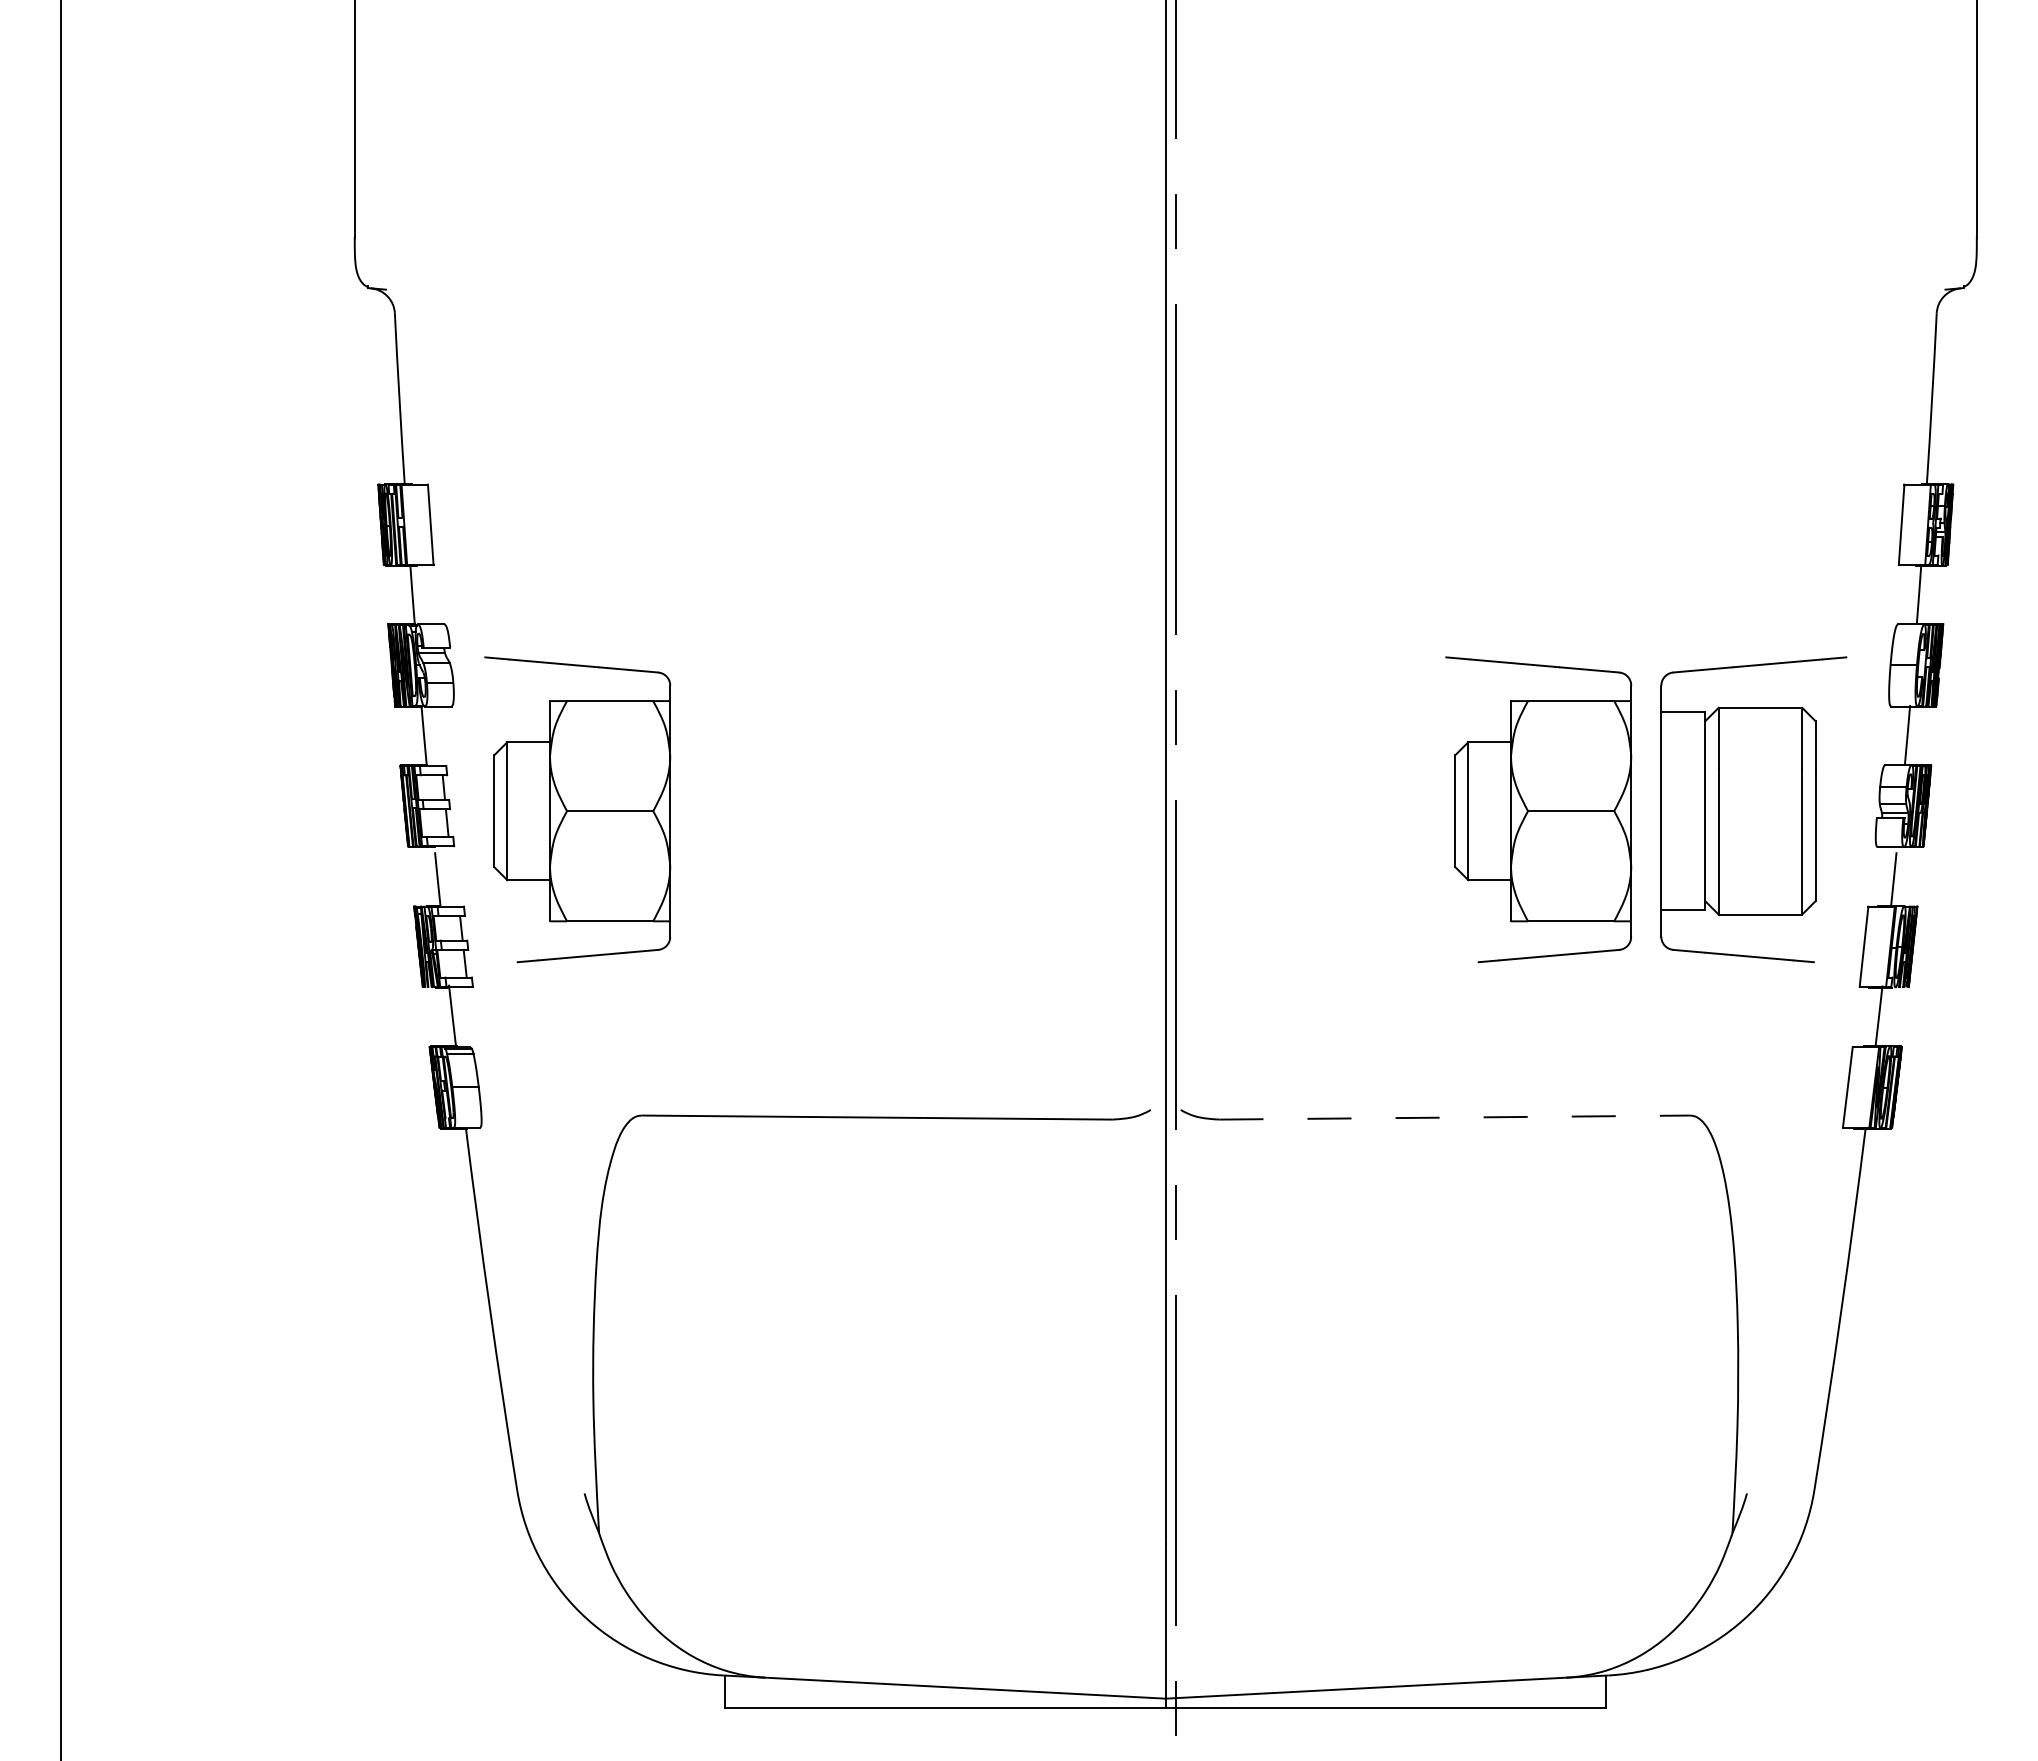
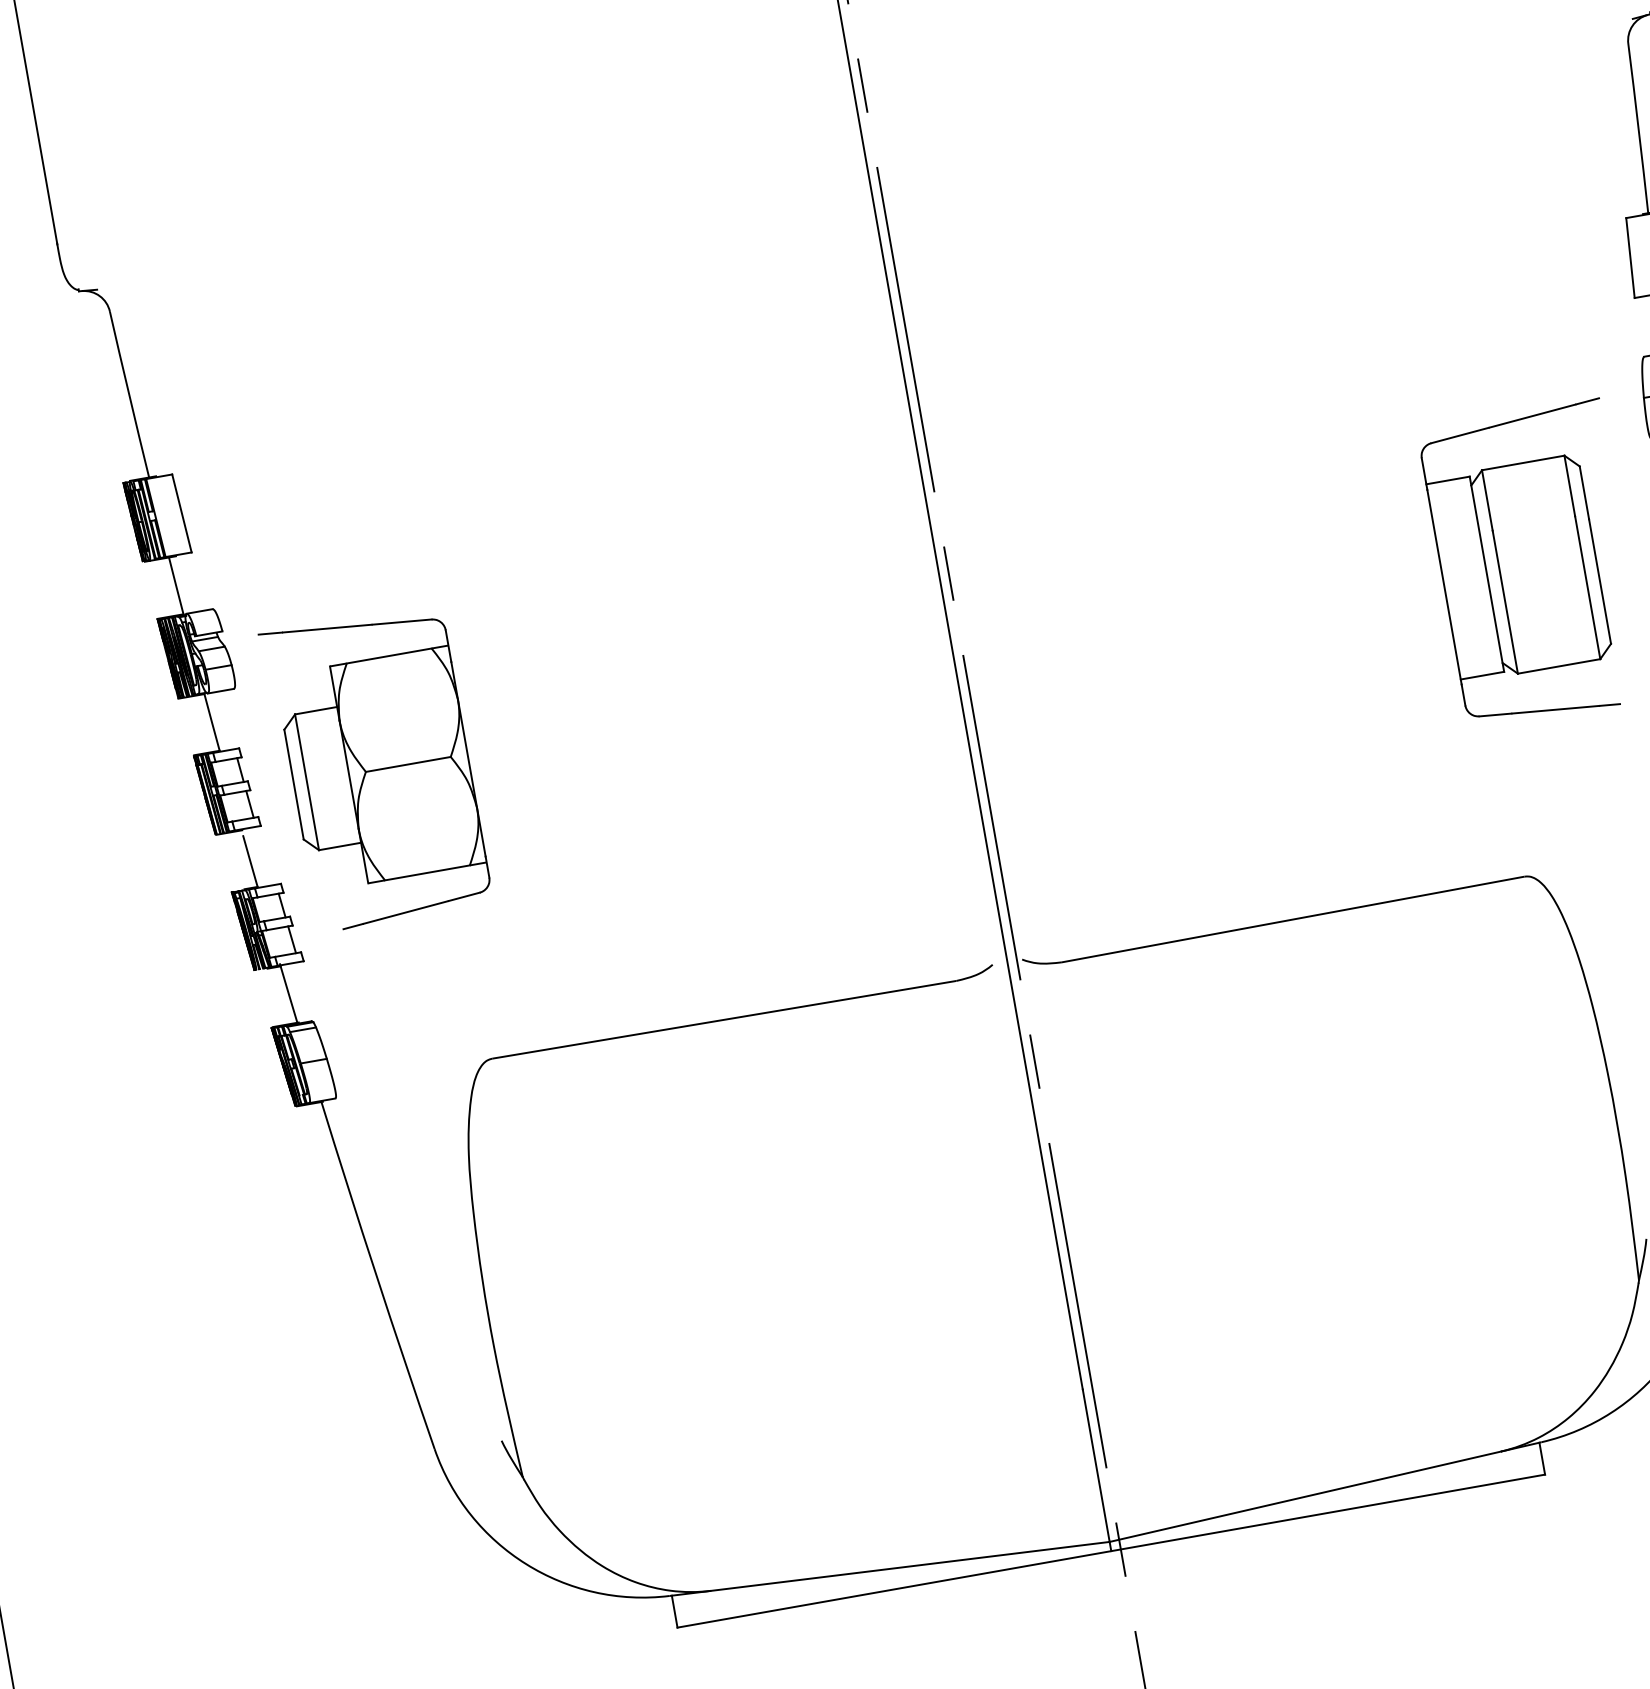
part: (1538, 809) -> (1322, 601), removed
line: (1455, 1117) -> (1294, 919), dashed -> solid

